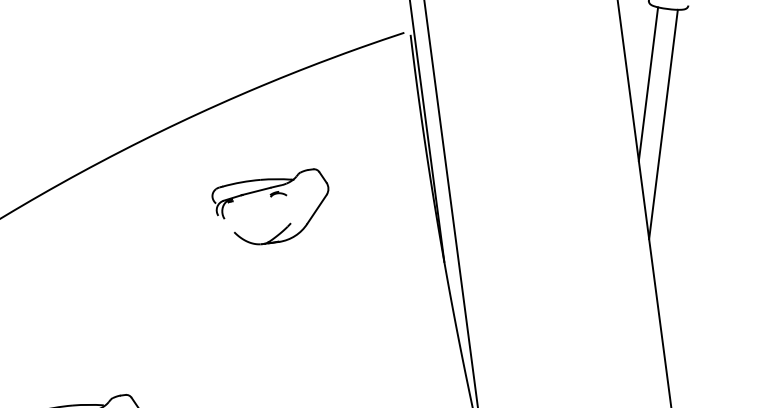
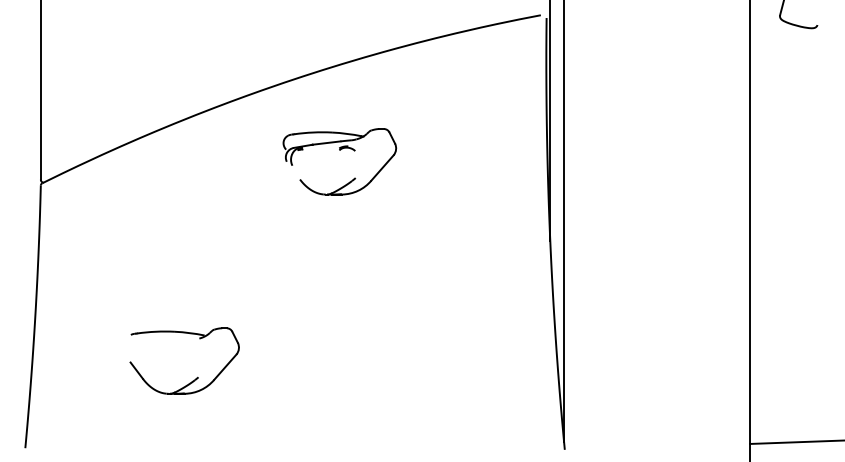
line: (648, 84) -> (769, 95), removed
line: (663, 123) -> (778, 135), removed
part: (270, 197) -> (339, 150), moved

